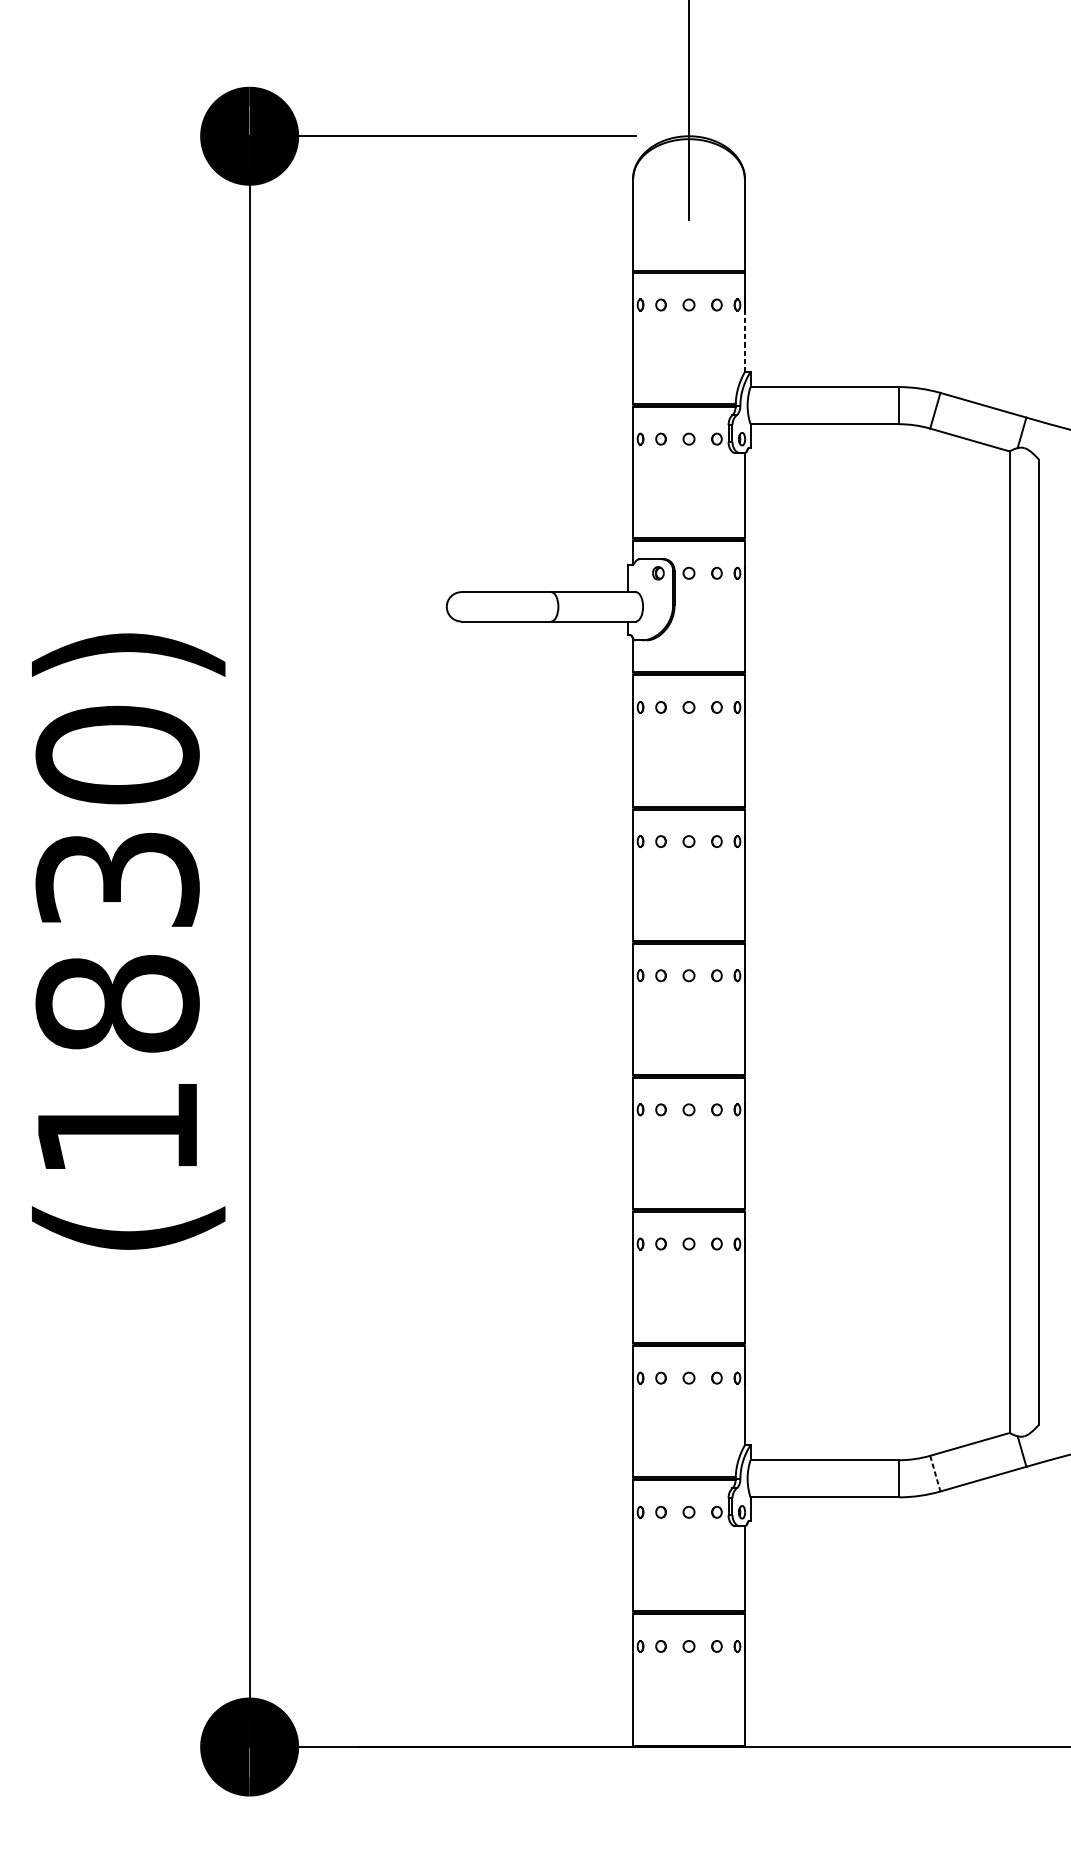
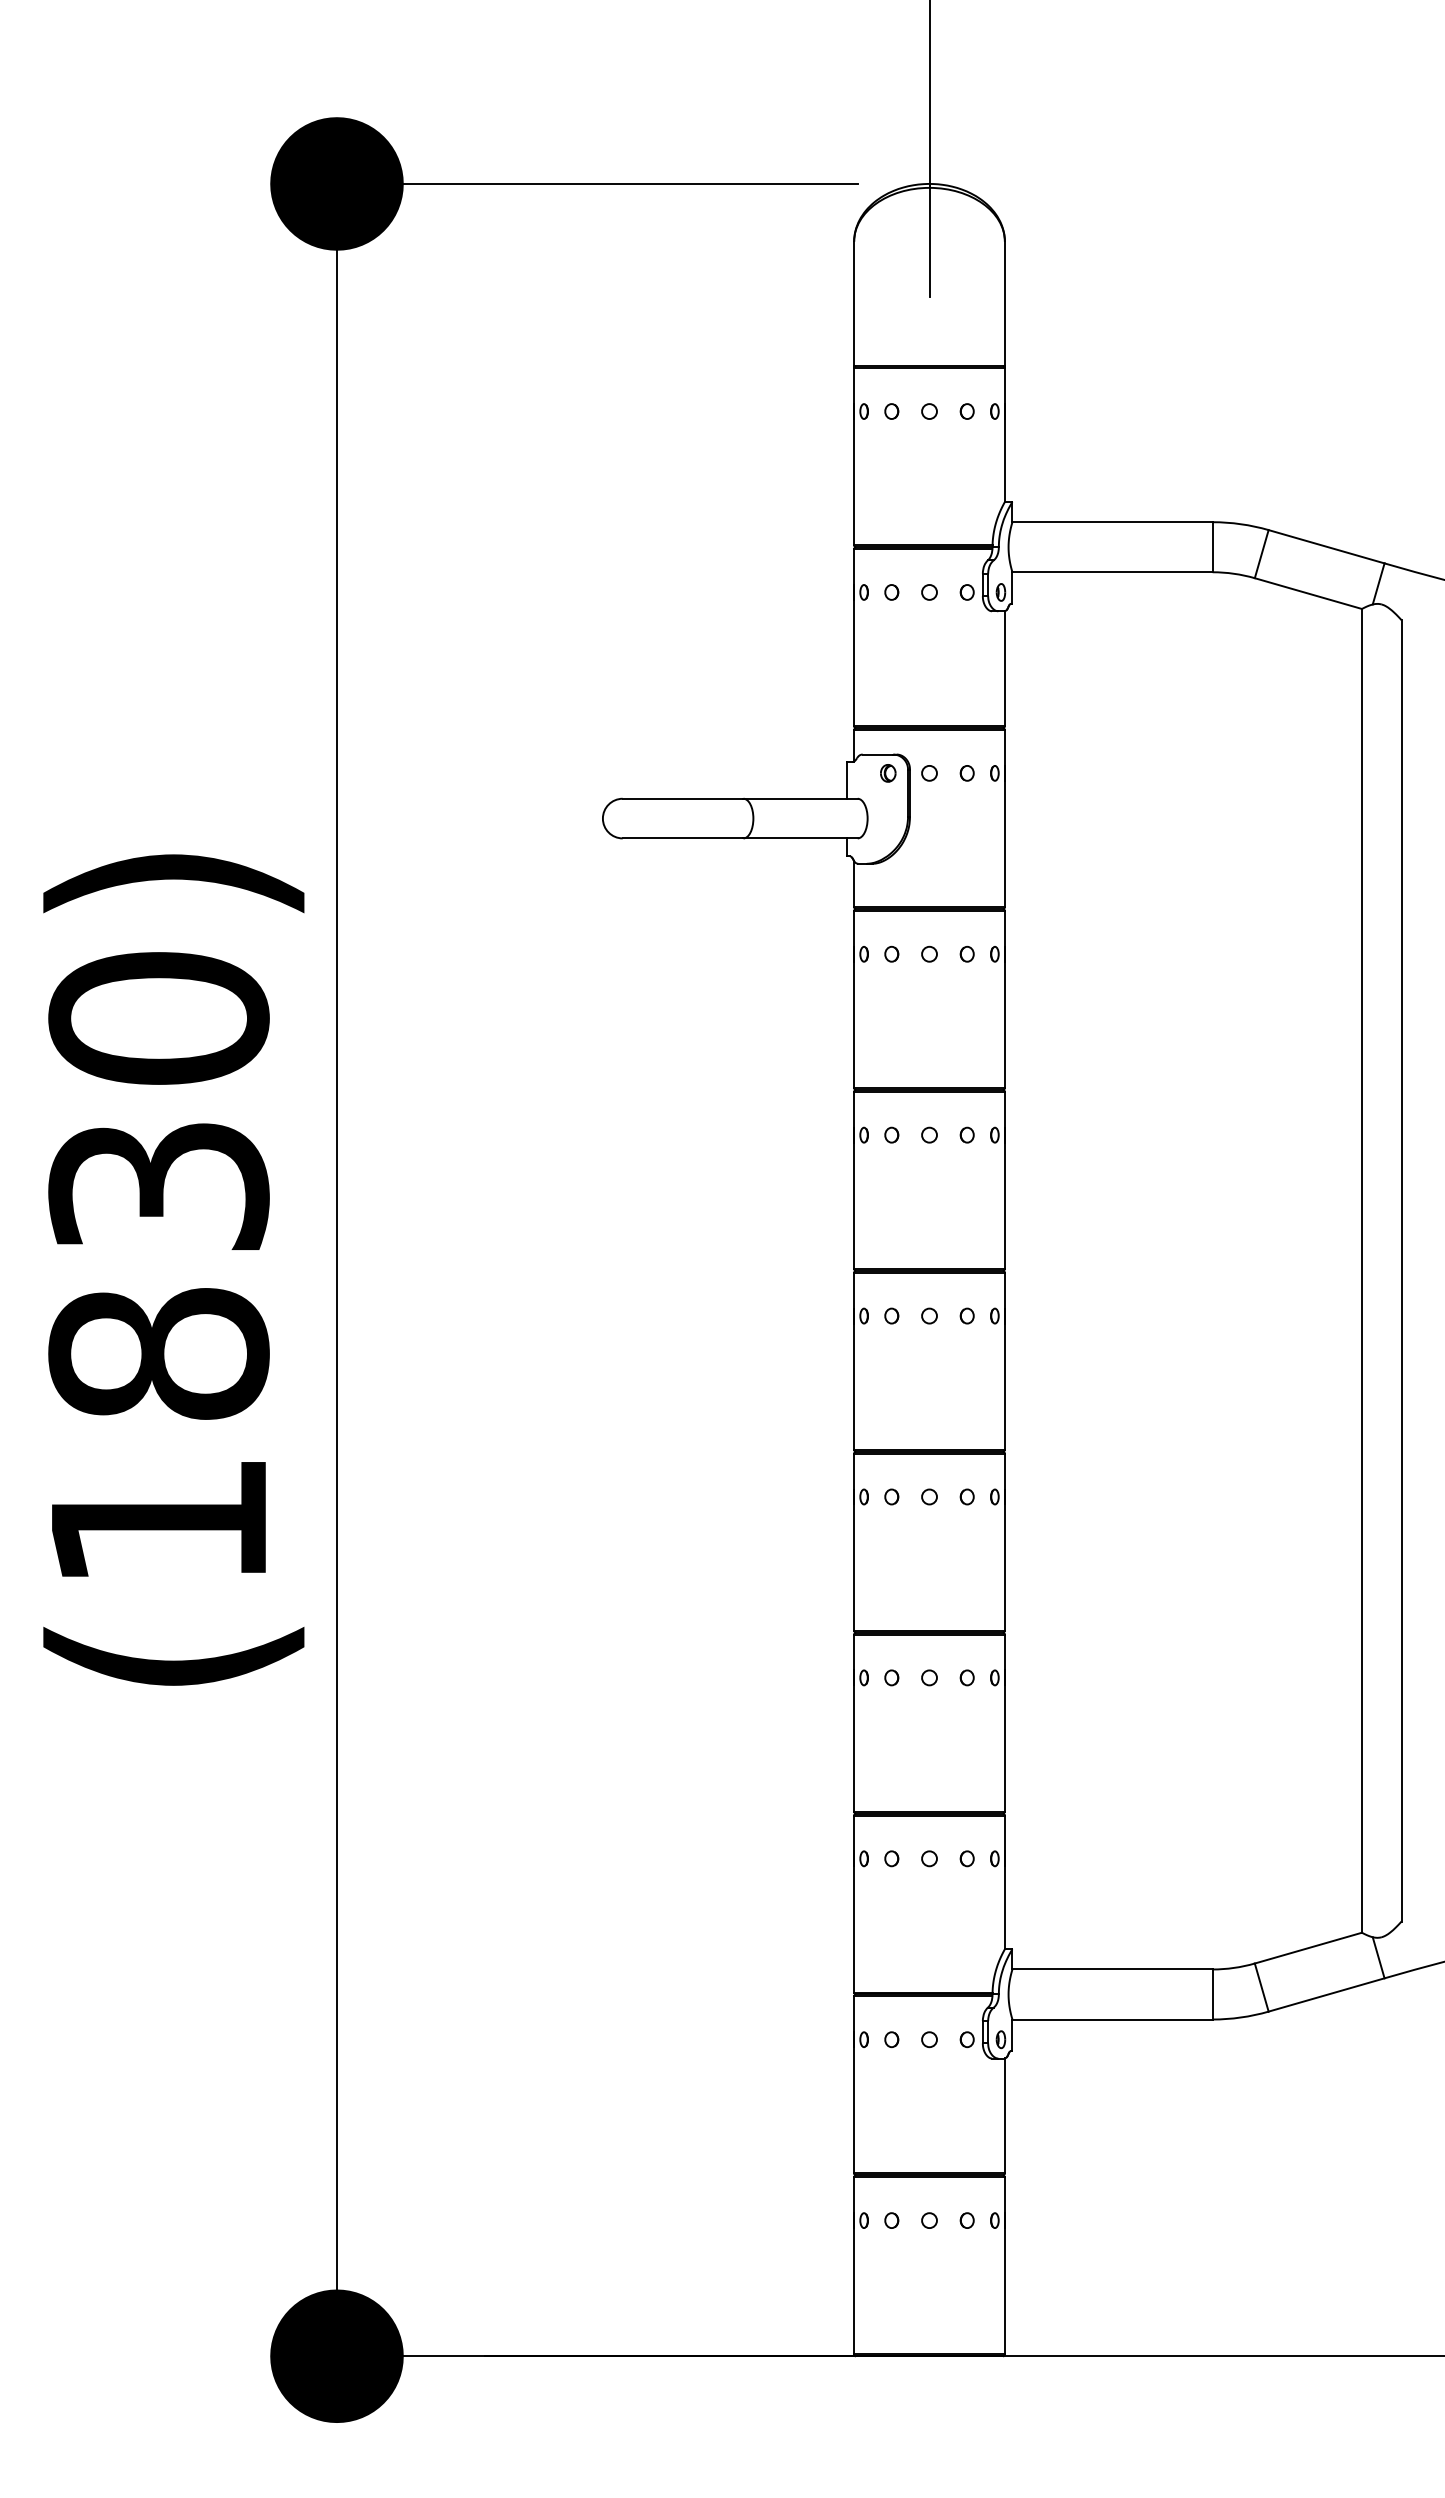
line: (744, 341) -> (1004, 460), dashed -> solid
line: (935, 1474) -> (1261, 1988), dashed -> solid

